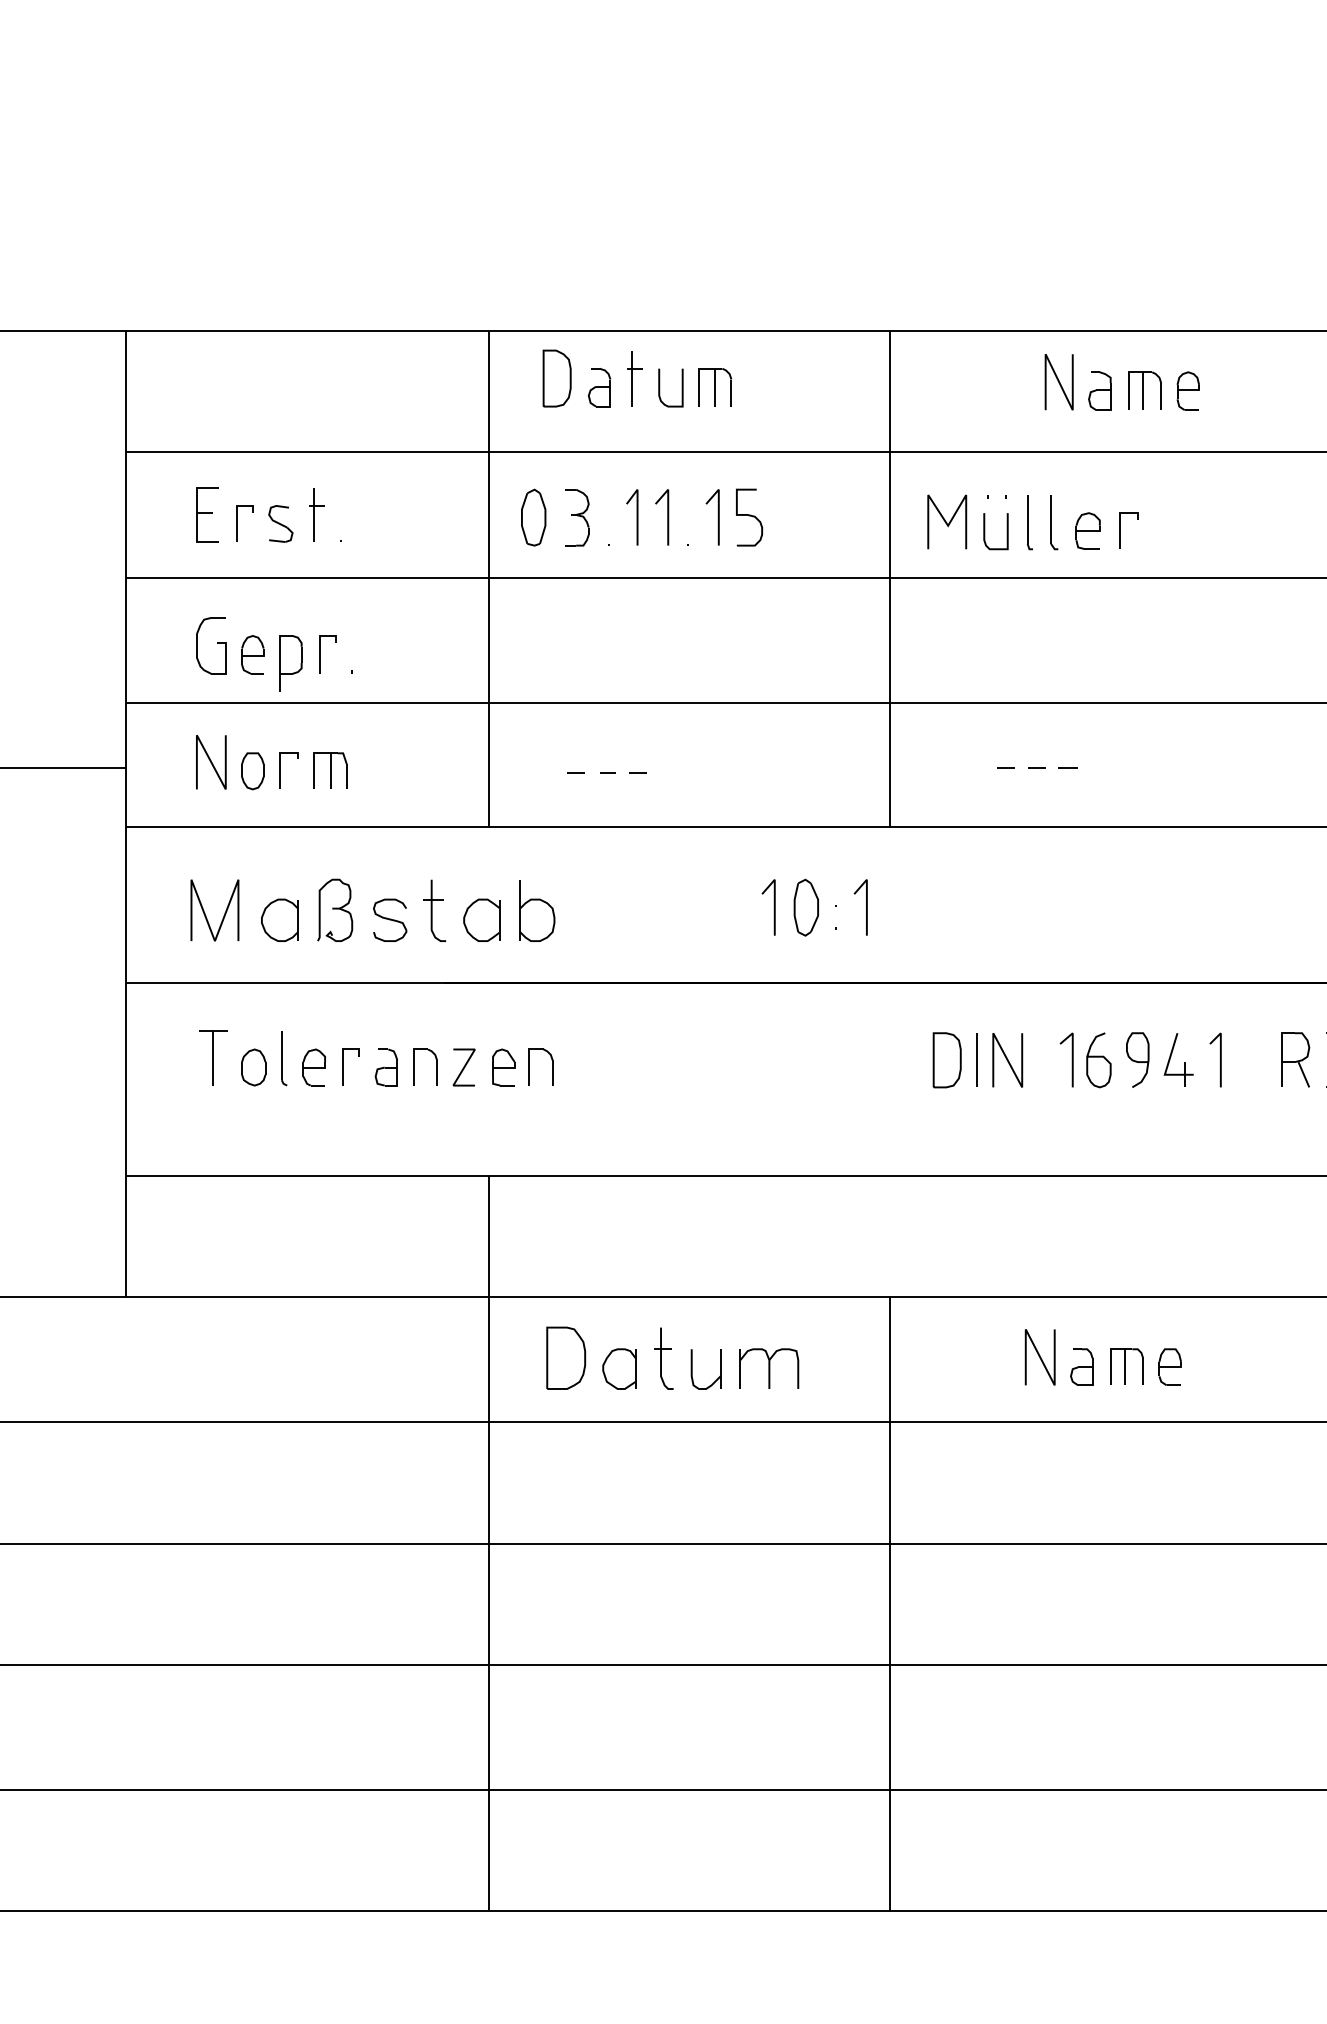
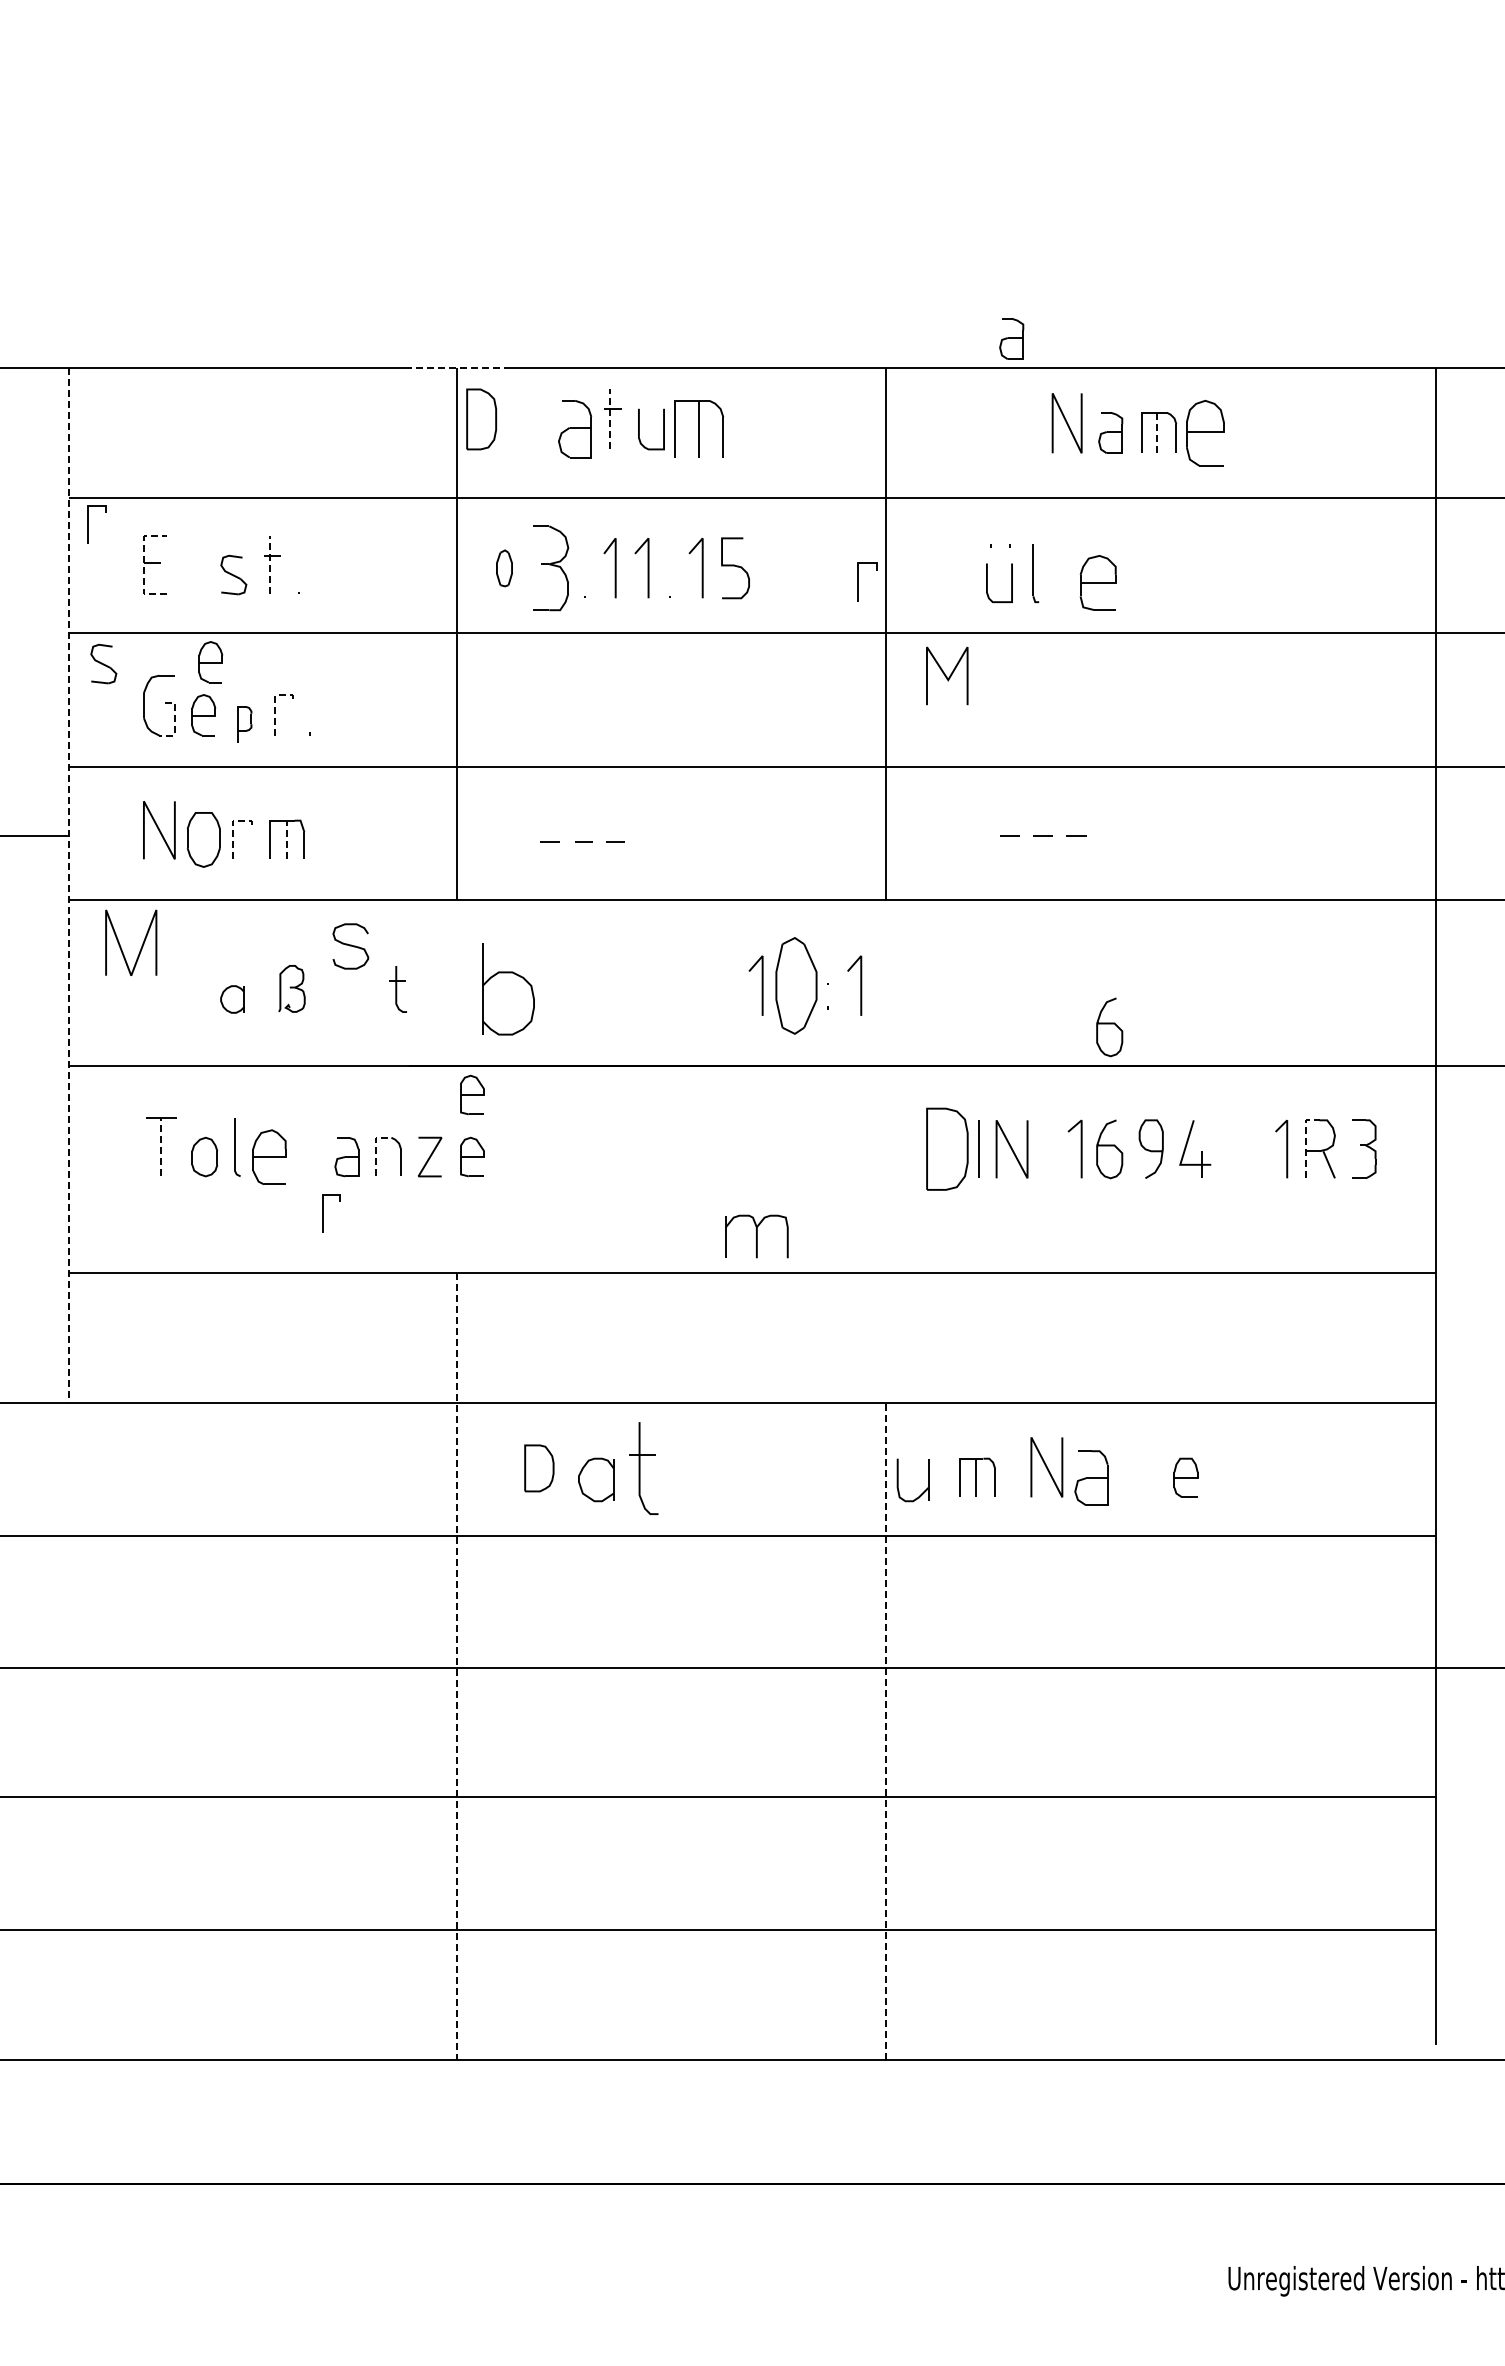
part: (1007, 302) -> (1011, 338), added
line: (491, 331) -> (459, 368), solid -> dashed
part: (557, 378) -> (481, 419), moved
line: (631, 378) -> (609, 419), solid -> dashed
part: (599, 387) -> (574, 428), size x1.4
part: (714, 387) -> (698, 428), size x1.4
line: (1143, 390) -> (1157, 432), solid -> dashed
part: (1188, 390) -> (1205, 432), size x1.6
line: (196, 514) -> (143, 564), solid -> dashed
line: (314, 514) -> (269, 564), solid -> dashed
part: (533, 517) -> (504, 568), size x0.6
part: (577, 517) -> (551, 568), size x1.4
line: (946, 521) -> (946, 675), moved
part: (1053, 522) -> (1061, 573), removed
line: (236, 523) -> (88, 524), moved
line: (1120, 529) -> (858, 581), moved
part: (1087, 530) -> (1097, 582), size x1.4
part: (259, 605) -> (210, 662), added
part: (159, 606) -> (103, 663), added
line: (319, 641) -> (275, 700), solid -> dashed
line: (225, 661) -> (174, 722), solid -> dashed
part: (290, 663) -> (244, 724), size x0.6
line: (279, 757) -> (232, 825), solid -> dashed
part: (252, 770) -> (203, 839), size x1.4
line: (330, 770) -> (287, 839), solid -> dashed
line: (126, 813) -> (68, 885), solid -> dashed
part: (806, 907) -> (796, 985), size x1.6
part: (334, 910) -> (291, 988), size x0.7
part: (434, 911) -> (398, 989), size x0.7
part: (537, 911) -> (508, 989), size x1.4
line: (224, 912) -> (141, 945), moved
part: (279, 920) -> (232, 999), size x0.6
curve: (389, 920) -> (350, 946), moved
part: (482, 920) -> (449, 999), removed
curve: (1098, 943) -> (1109, 1024), added
part: (503, 1009) -> (472, 1094), added
line: (1281, 1052) -> (1305, 1141), solid -> dashed
line: (213, 1057) -> (161, 1146), solid -> dashed
line: (413, 1059) -> (375, 1148), solid -> dashed
line: (1220, 1059) -> (1286, 1148), moved
part: (946, 1060) -> (946, 1149), size x1.4
part: (314, 1067) -> (269, 1156), size x1.4
line: (344, 1067) -> (323, 1213), moved
part: (529, 1067) -> (500, 1156), removed
part: (566, 1358) -> (539, 1468), size x0.7
part: (663, 1358) -> (643, 1468), size x1.4
part: (1126, 1365) -> (977, 1476), moved
part: (1080, 1366) -> (1090, 1477), size x1.4
part: (769, 1368) -> (756, 1236), moved
part: (692, 1369) -> (898, 1480), moved
line: (489, 1544) -> (457, 1667), solid -> dashed
line: (890, 1604) -> (886, 1731), solid -> dashed

